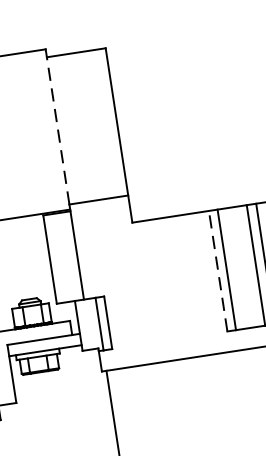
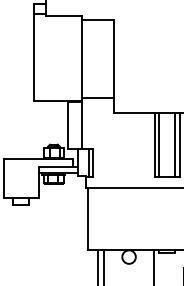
line: (58, 129) -> (82, 58), dashed -> solid
line: (217, 270) -> (154, 144), dashed -> solid

